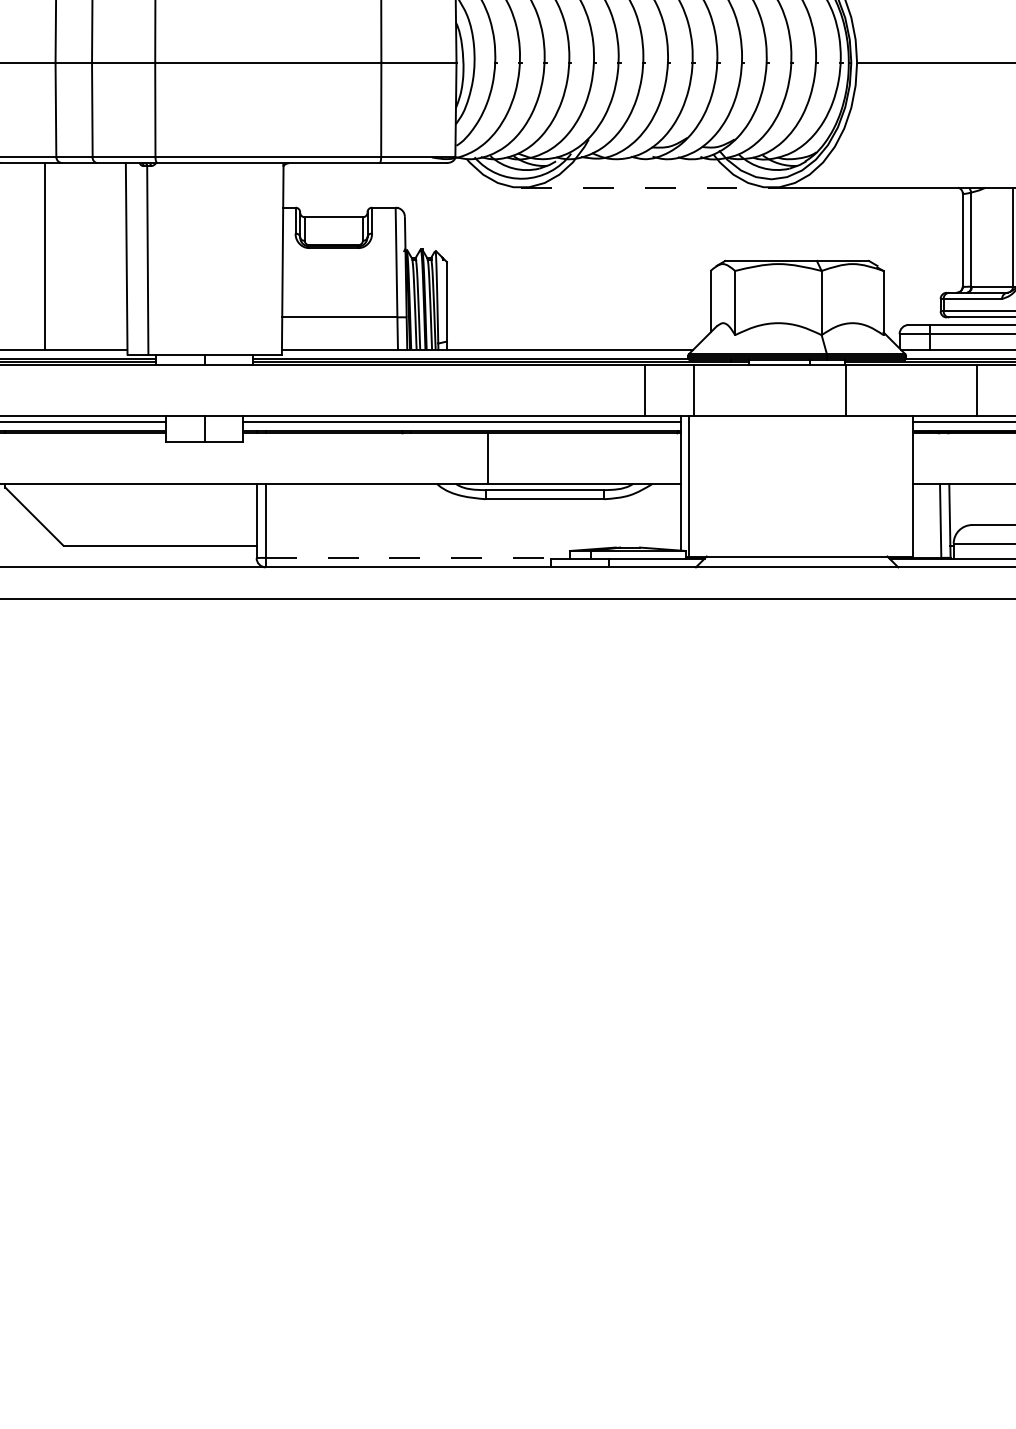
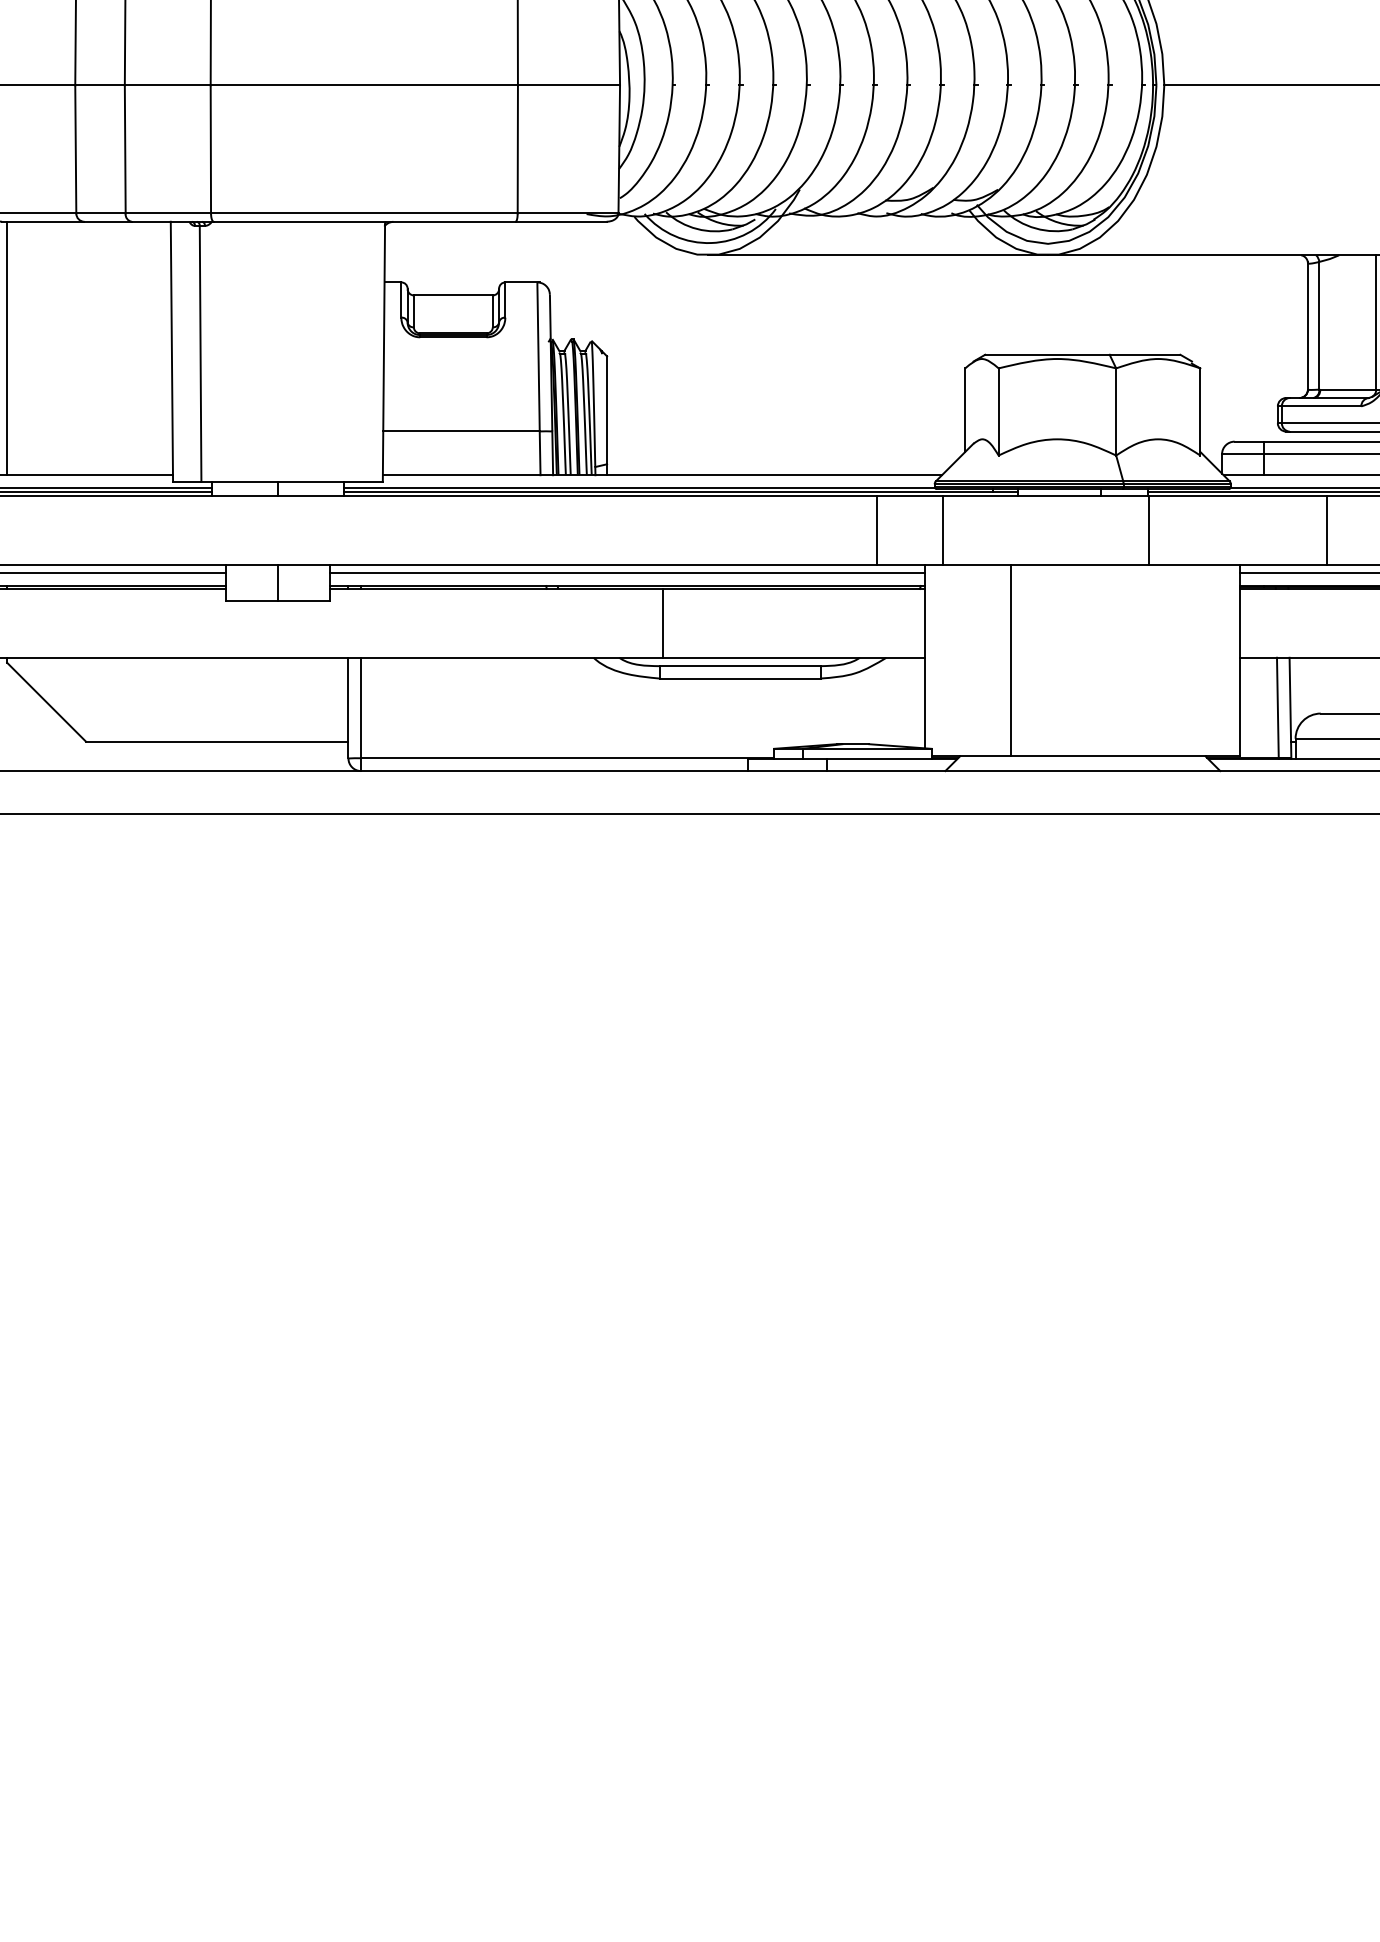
line: (646, 187) -> (878, 254), dashed -> solid
line: (45, 256) -> (7, 348), moved
line: (688, 485) -> (1011, 659), moved
line: (418, 557) -> (568, 757), dashed -> solid

